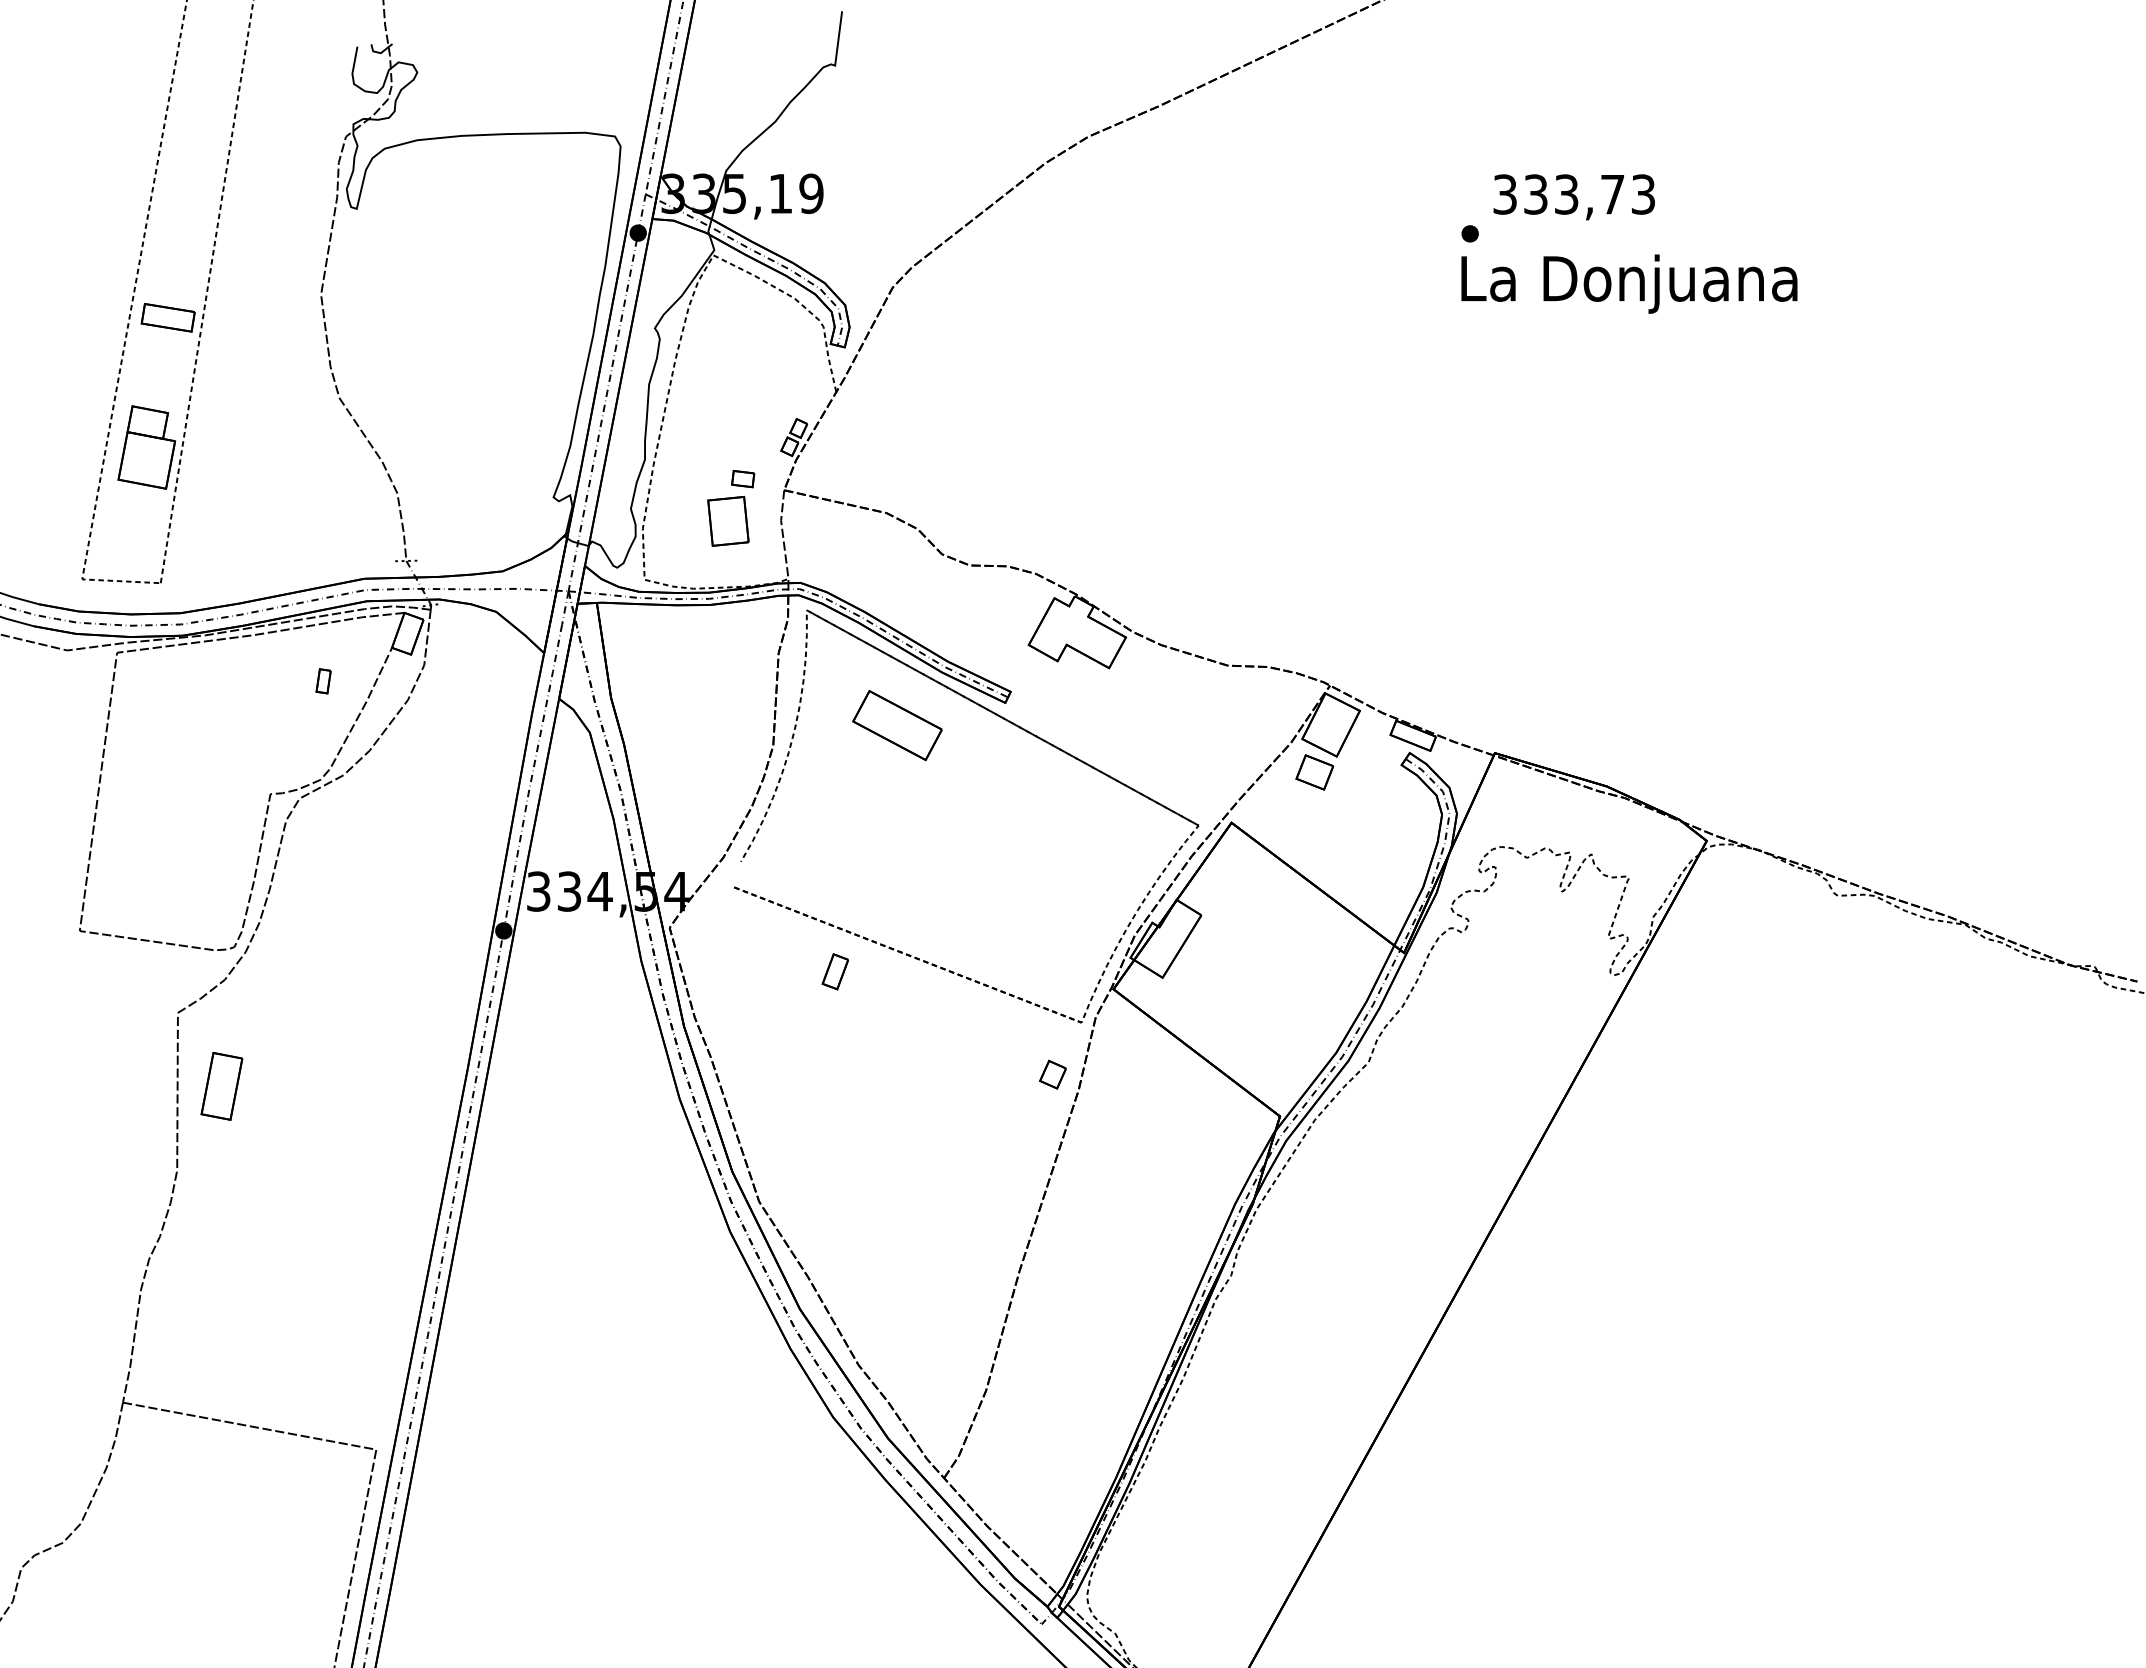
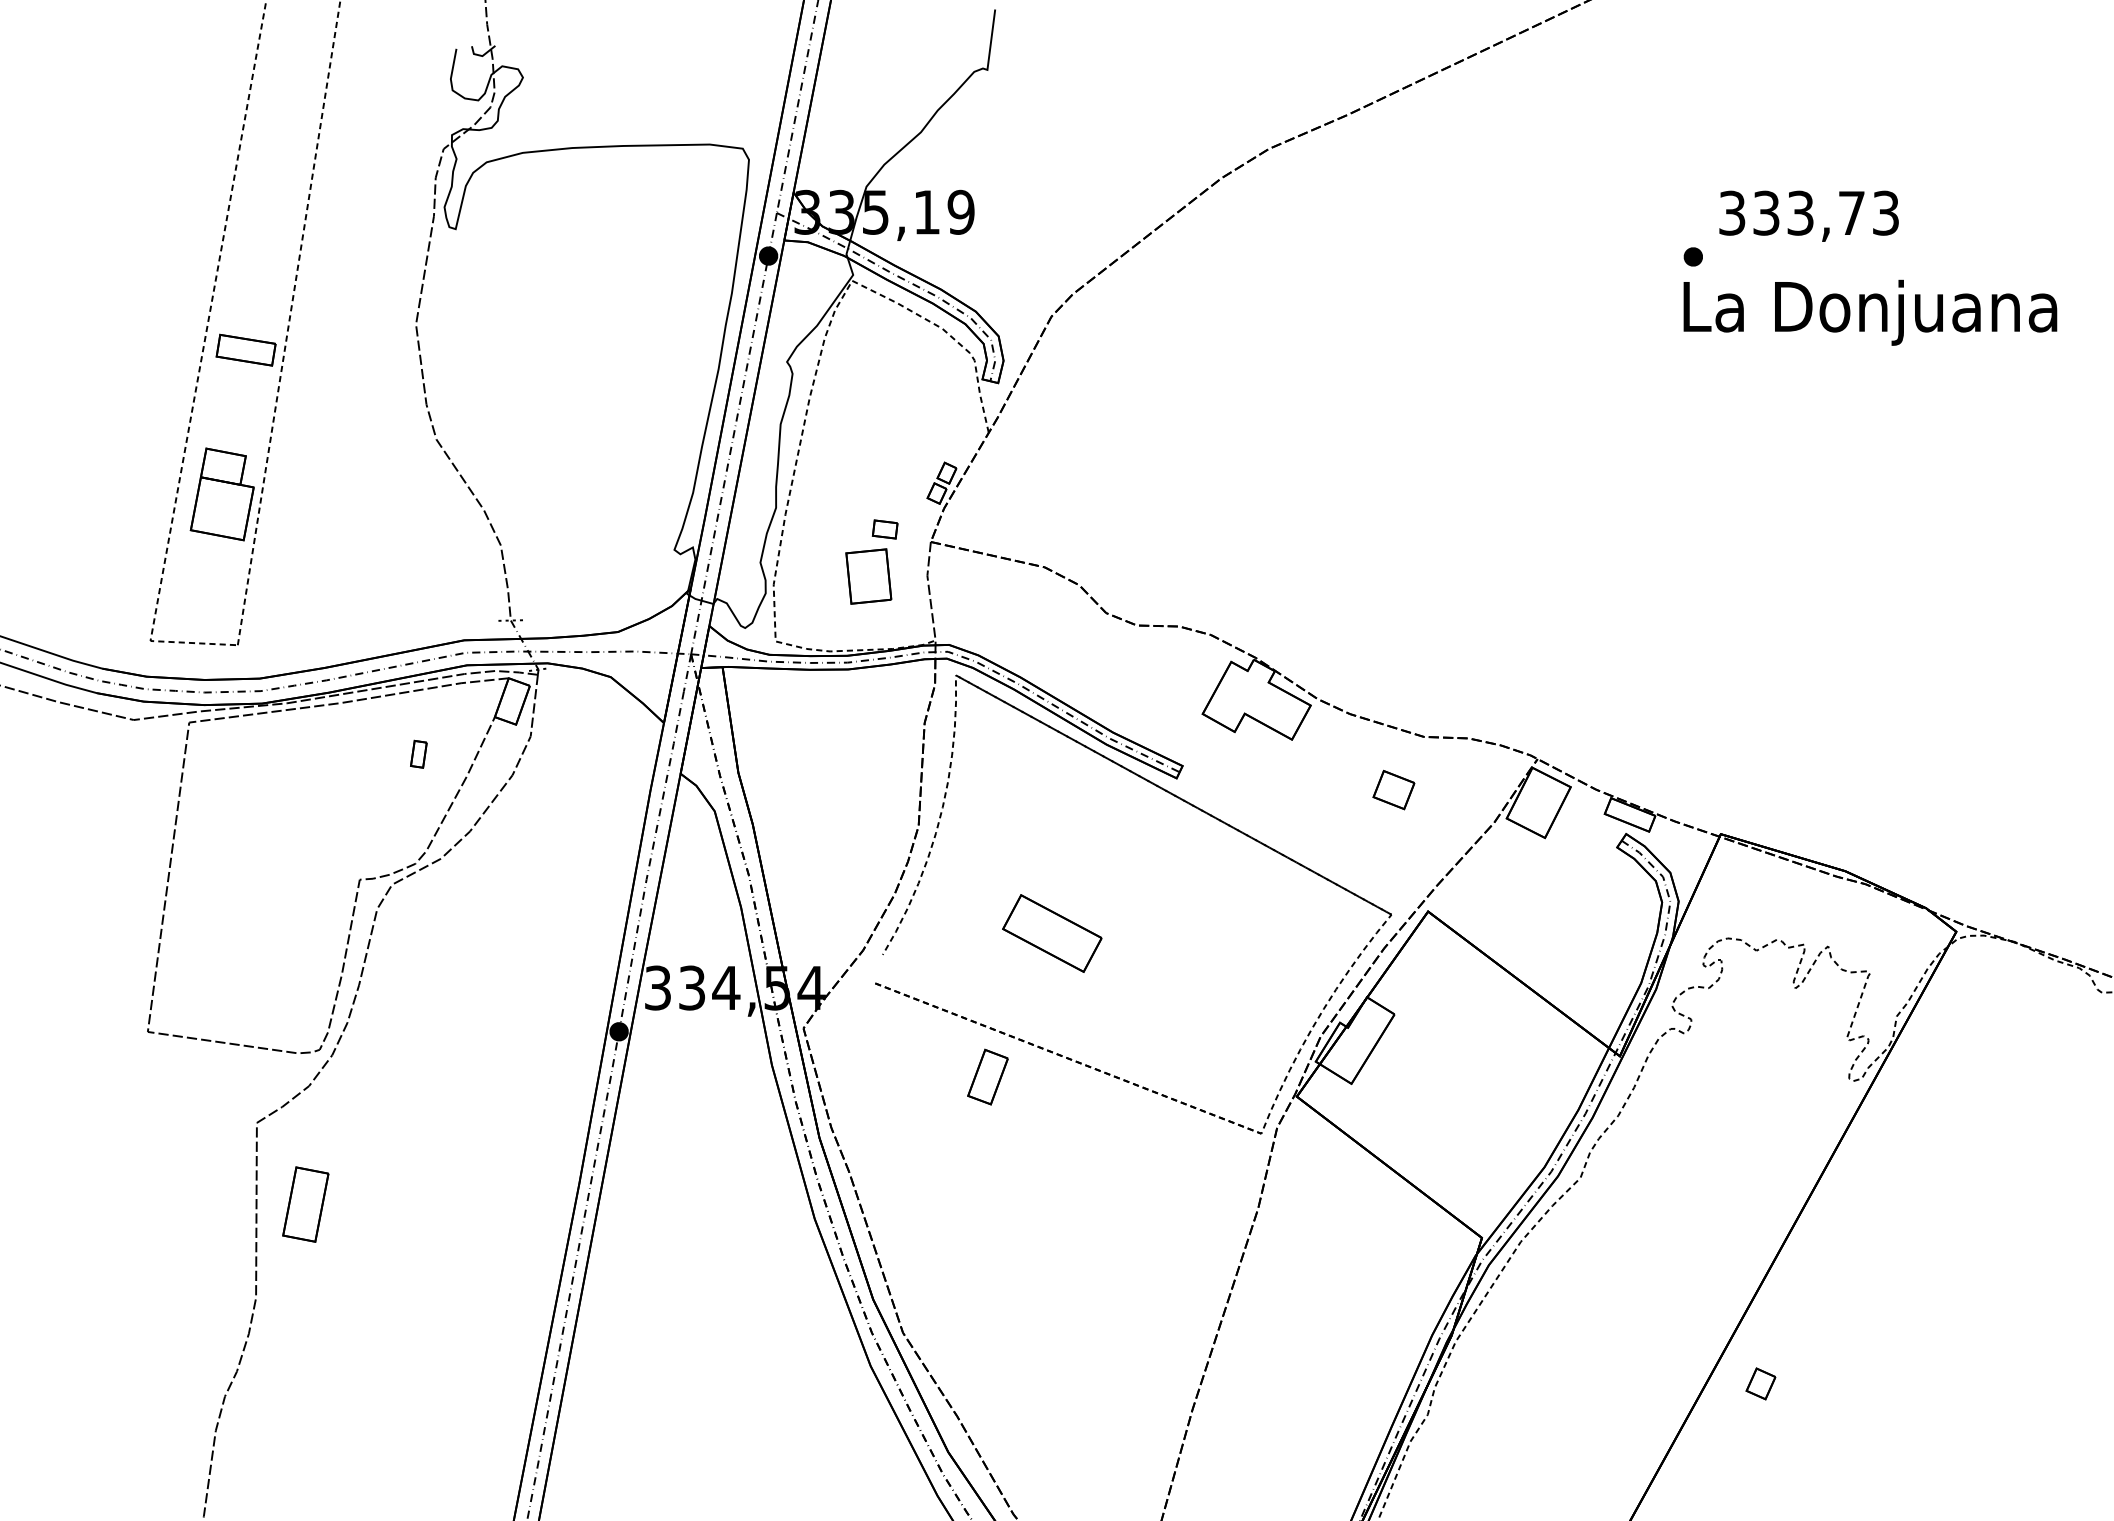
part: (897, 725) -> (1052, 933), moved
part: (1314, 772) -> (1393, 790), moved
part: (834, 971) -> (986, 1076), size x1.4
part: (1052, 1074) -> (1760, 1383), moved

